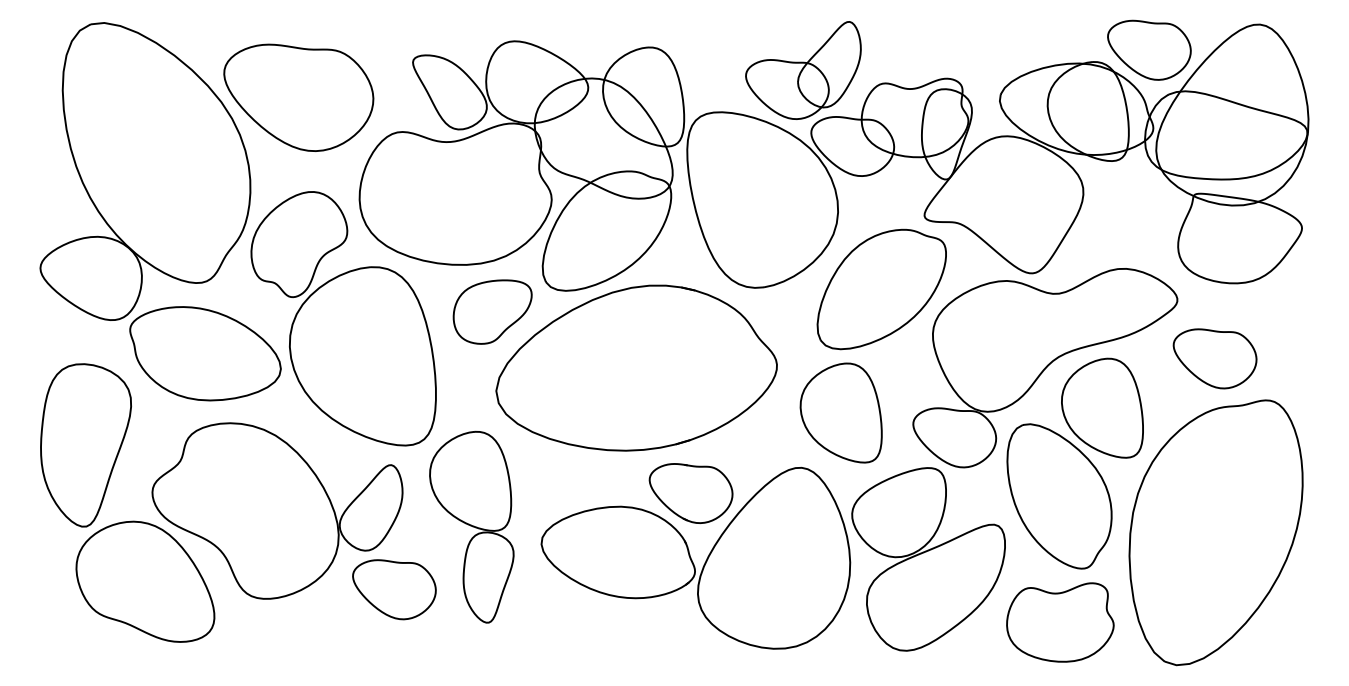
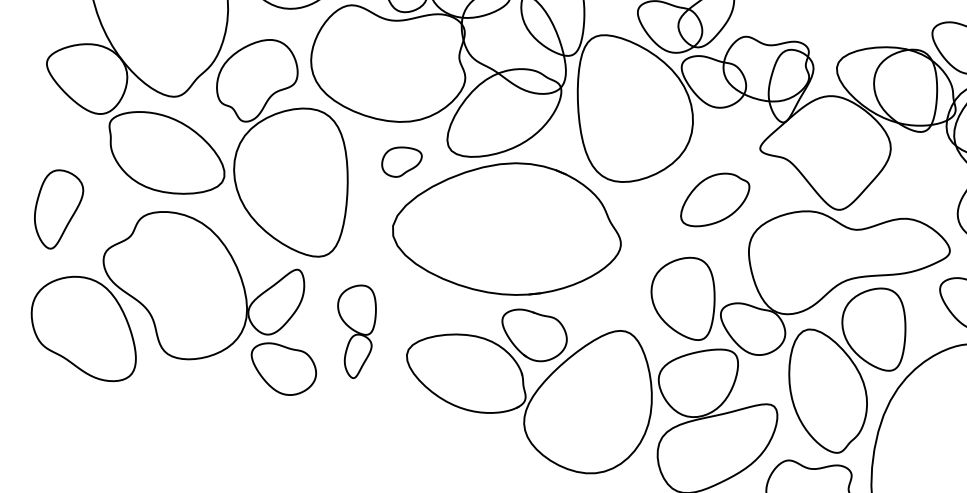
part: (881, 289) -> (715, 200), size x0.6
part: (492, 311) -> (401, 161), size x0.6
part: (840, 412) -> (682, 296), moved
part: (85, 445) -> (57, 209), size x0.6
part: (471, 526) -> (353, 330), size x0.6

